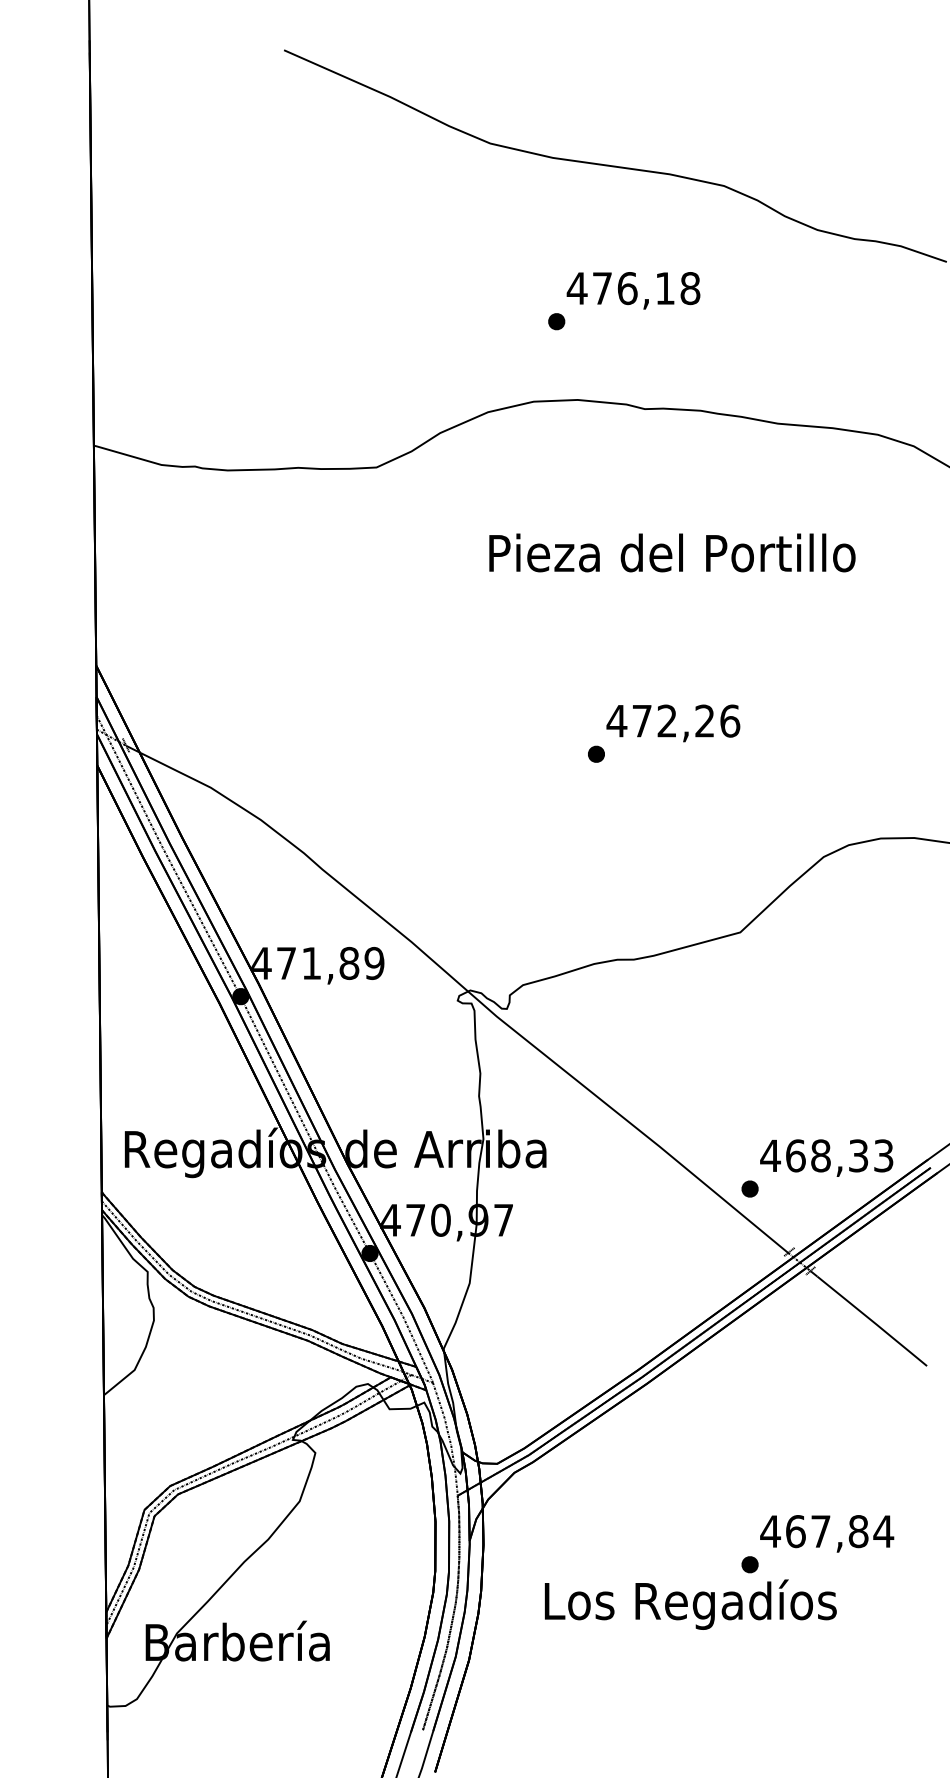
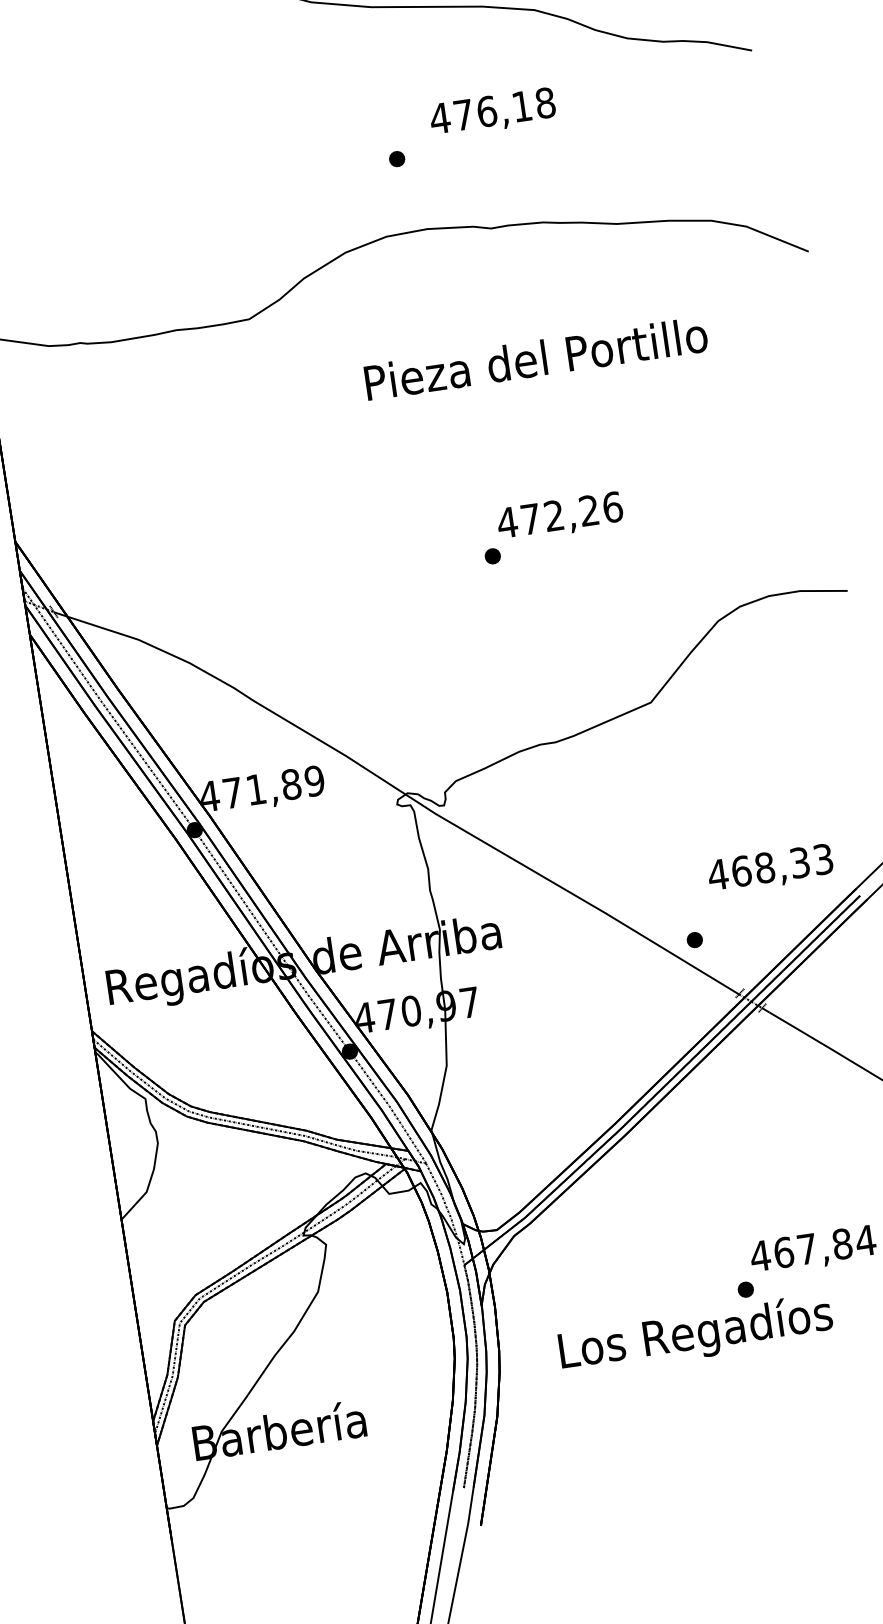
text: (633, 290) -> (492, 112), moved
text: (826, 1157) -> (770, 868), moved

